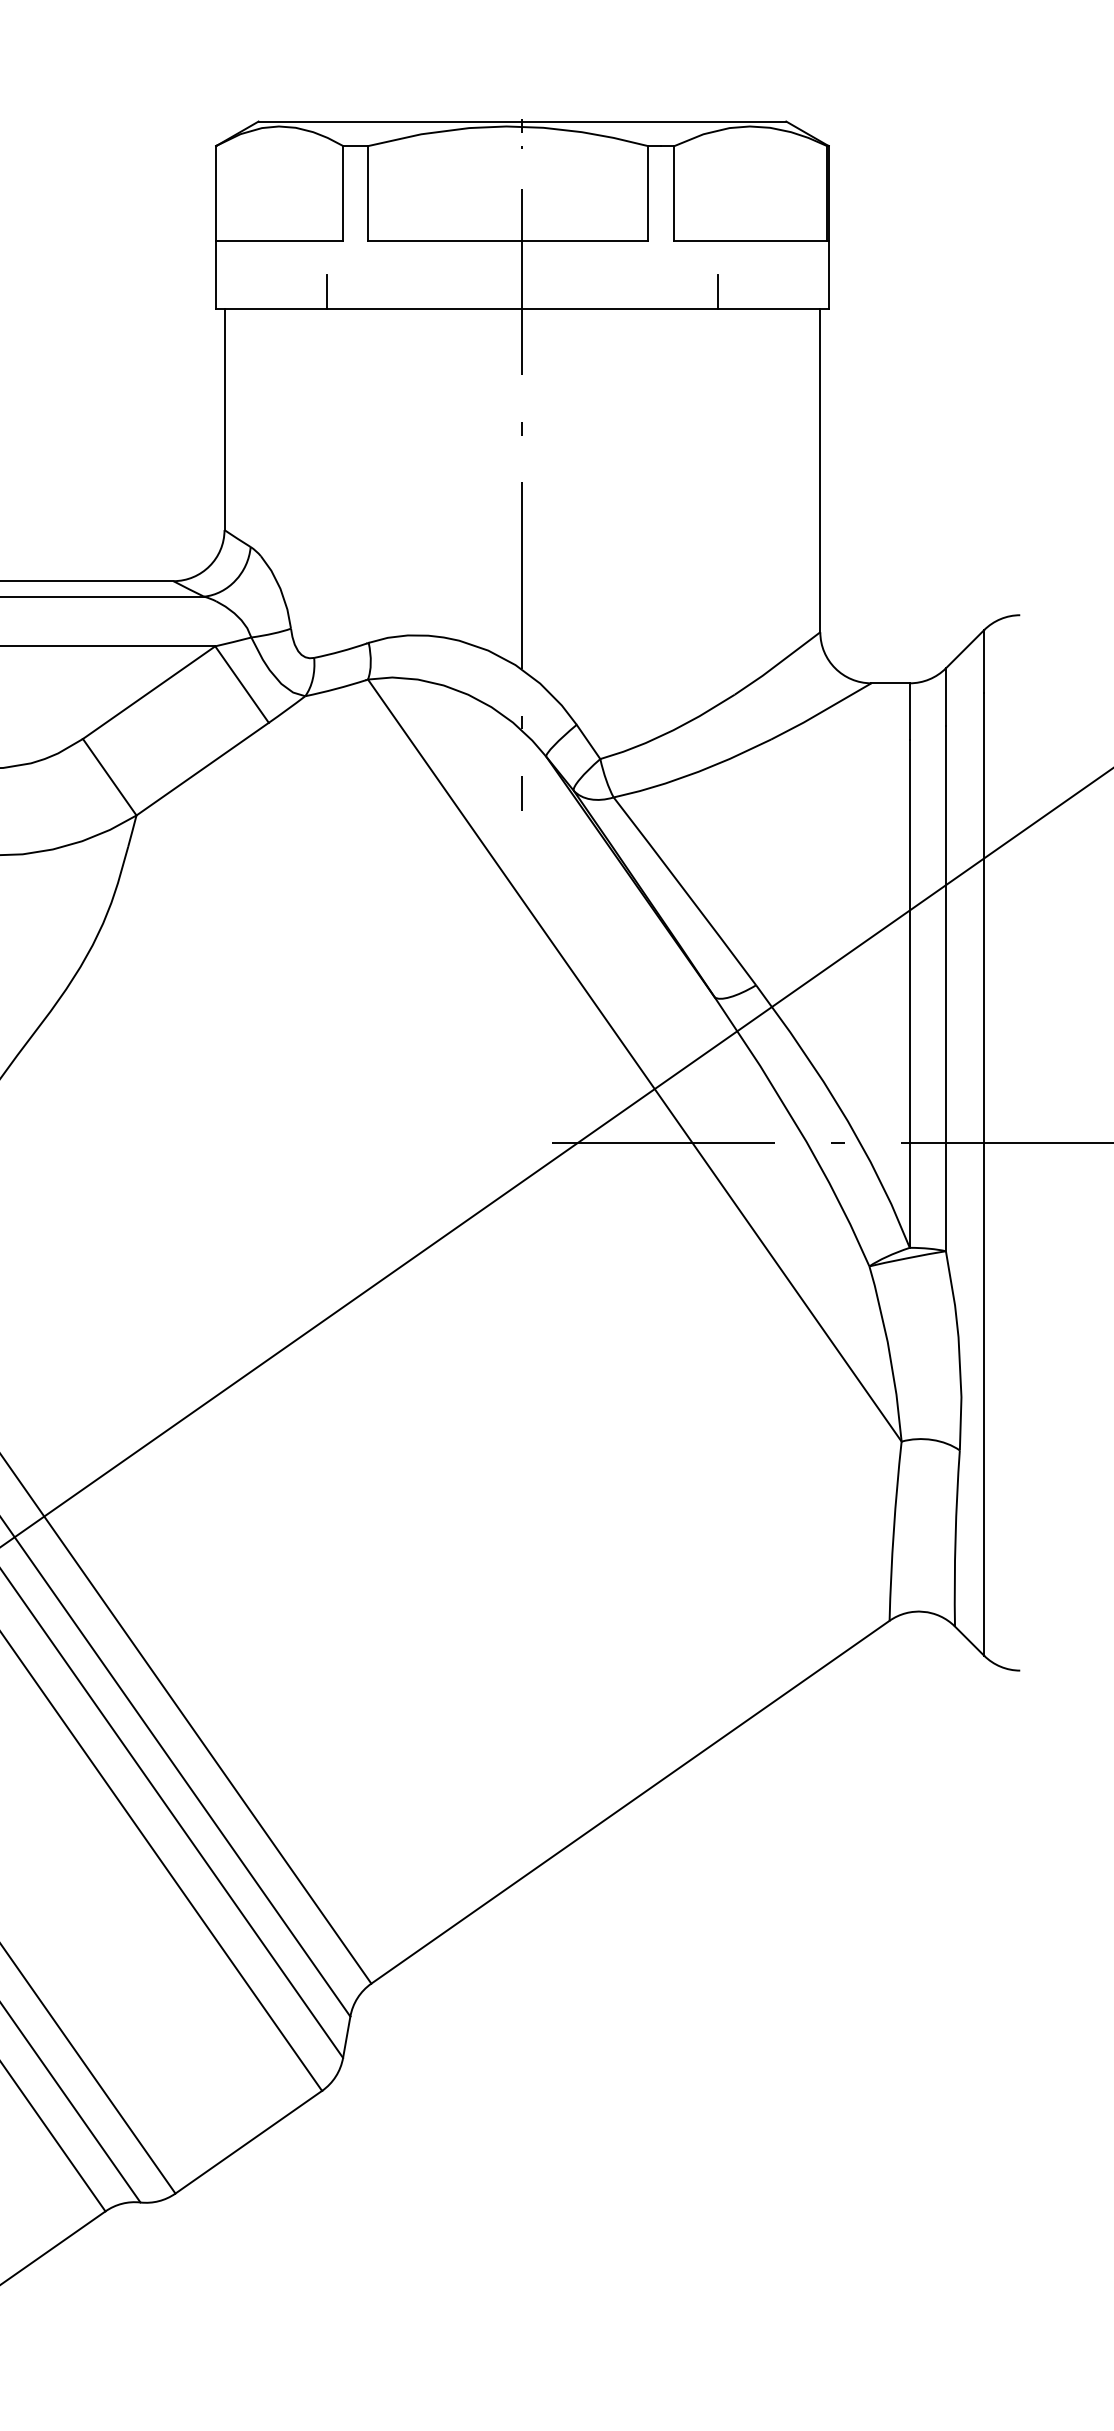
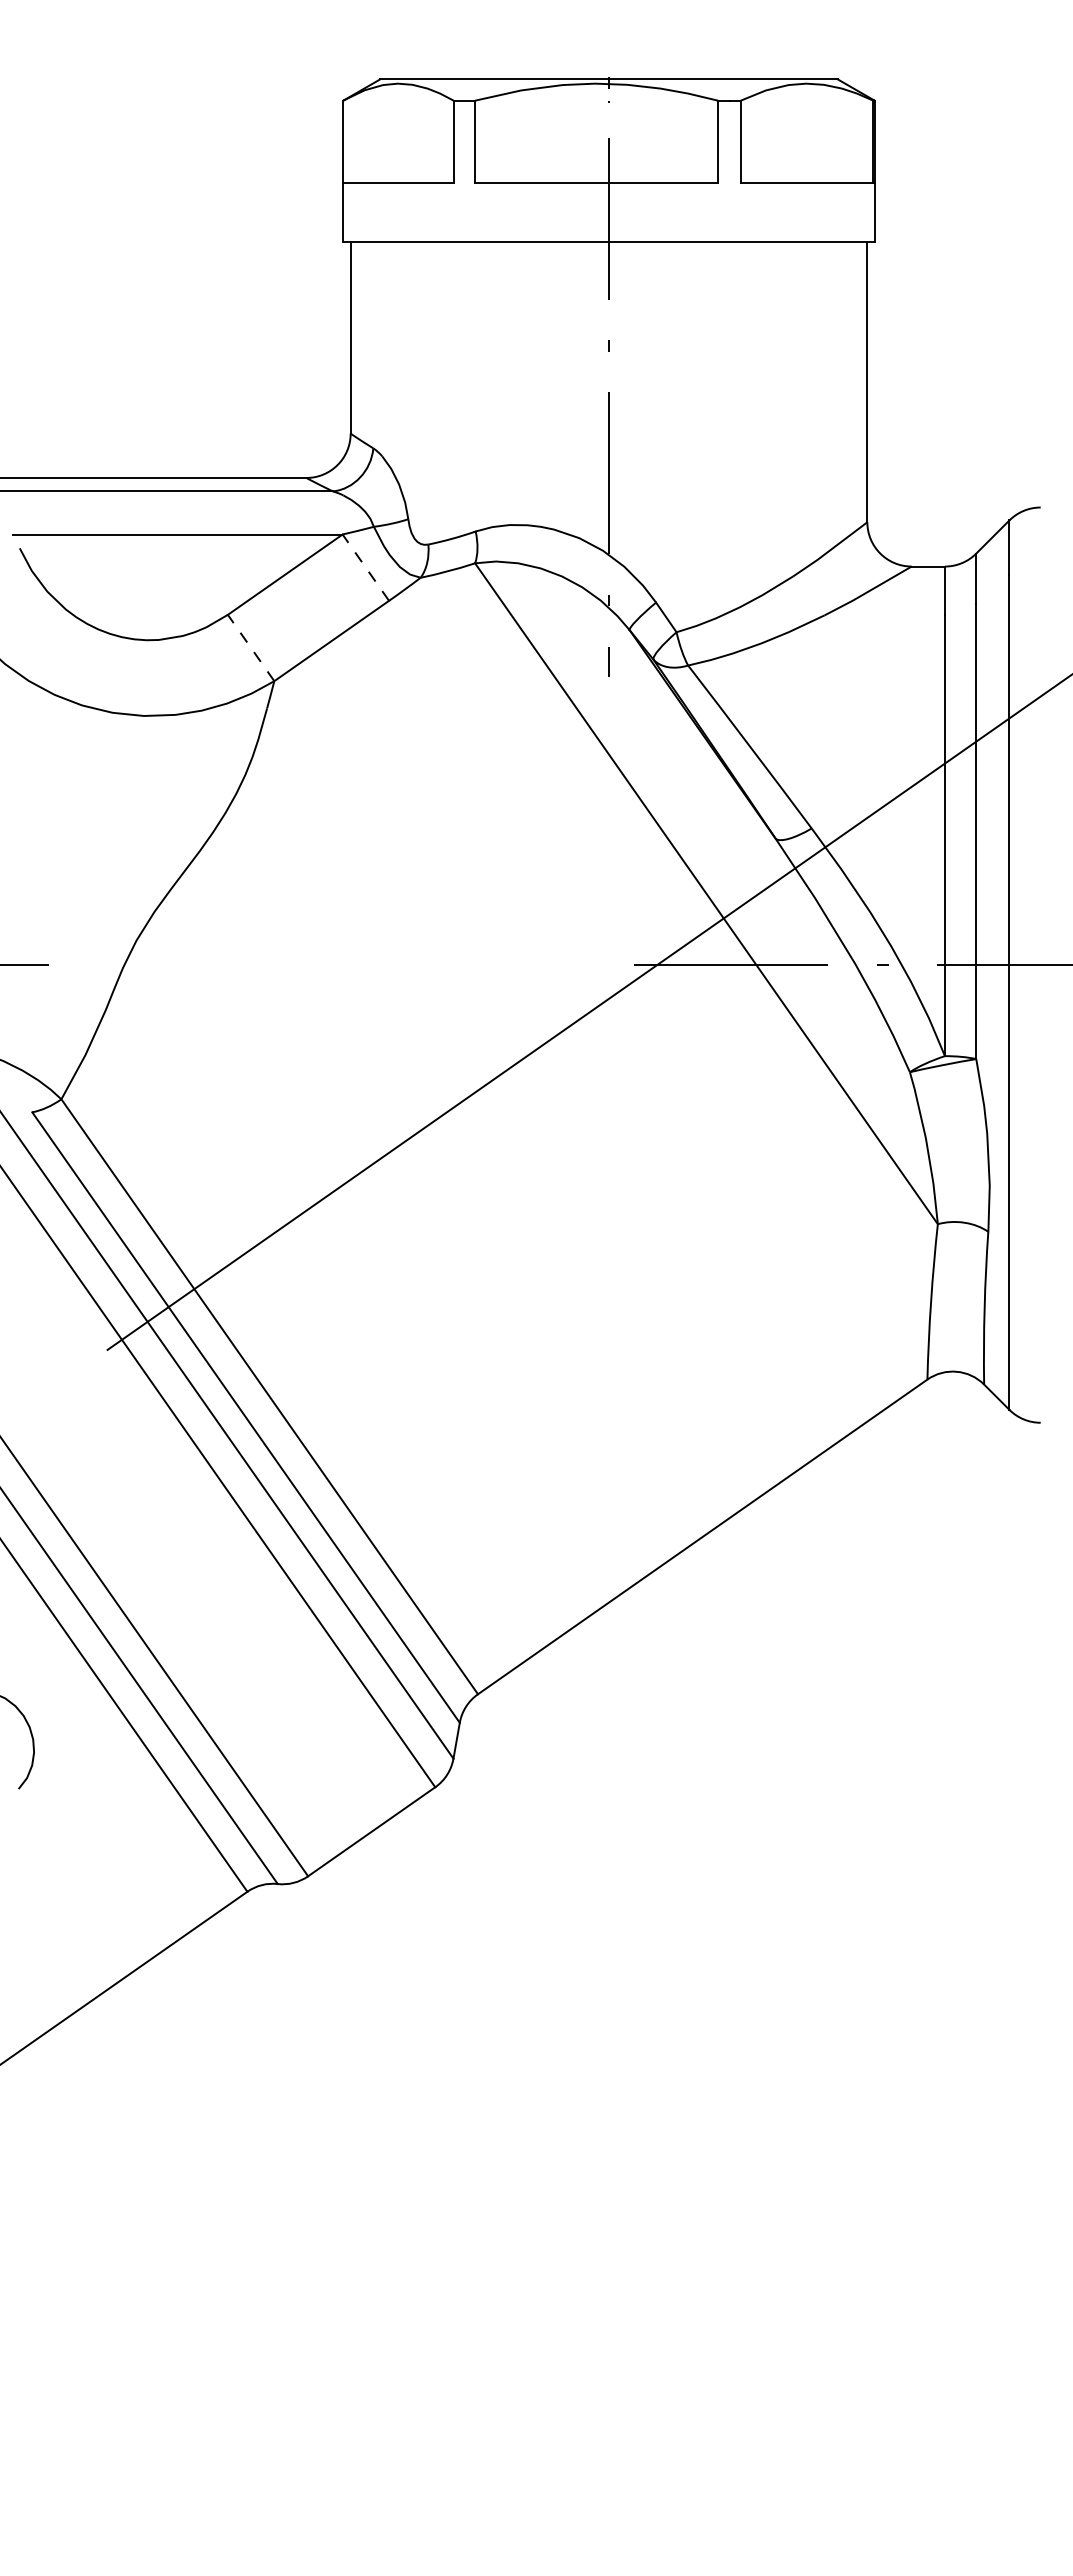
line: (326, 291) -> (439, 226), removed
line: (717, 291) -> (778, 226), removed
line: (241, 684) -> (365, 567), solid -> dashed
line: (109, 776) -> (250, 647), solid -> dashed

